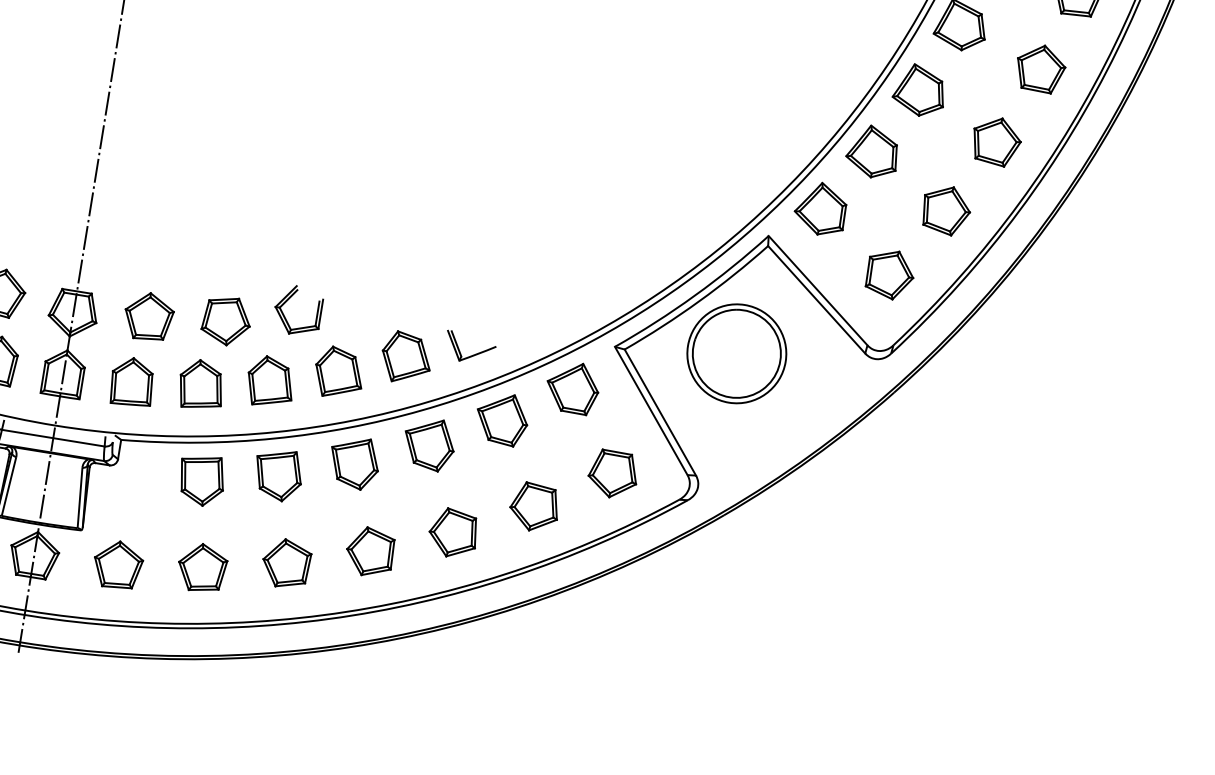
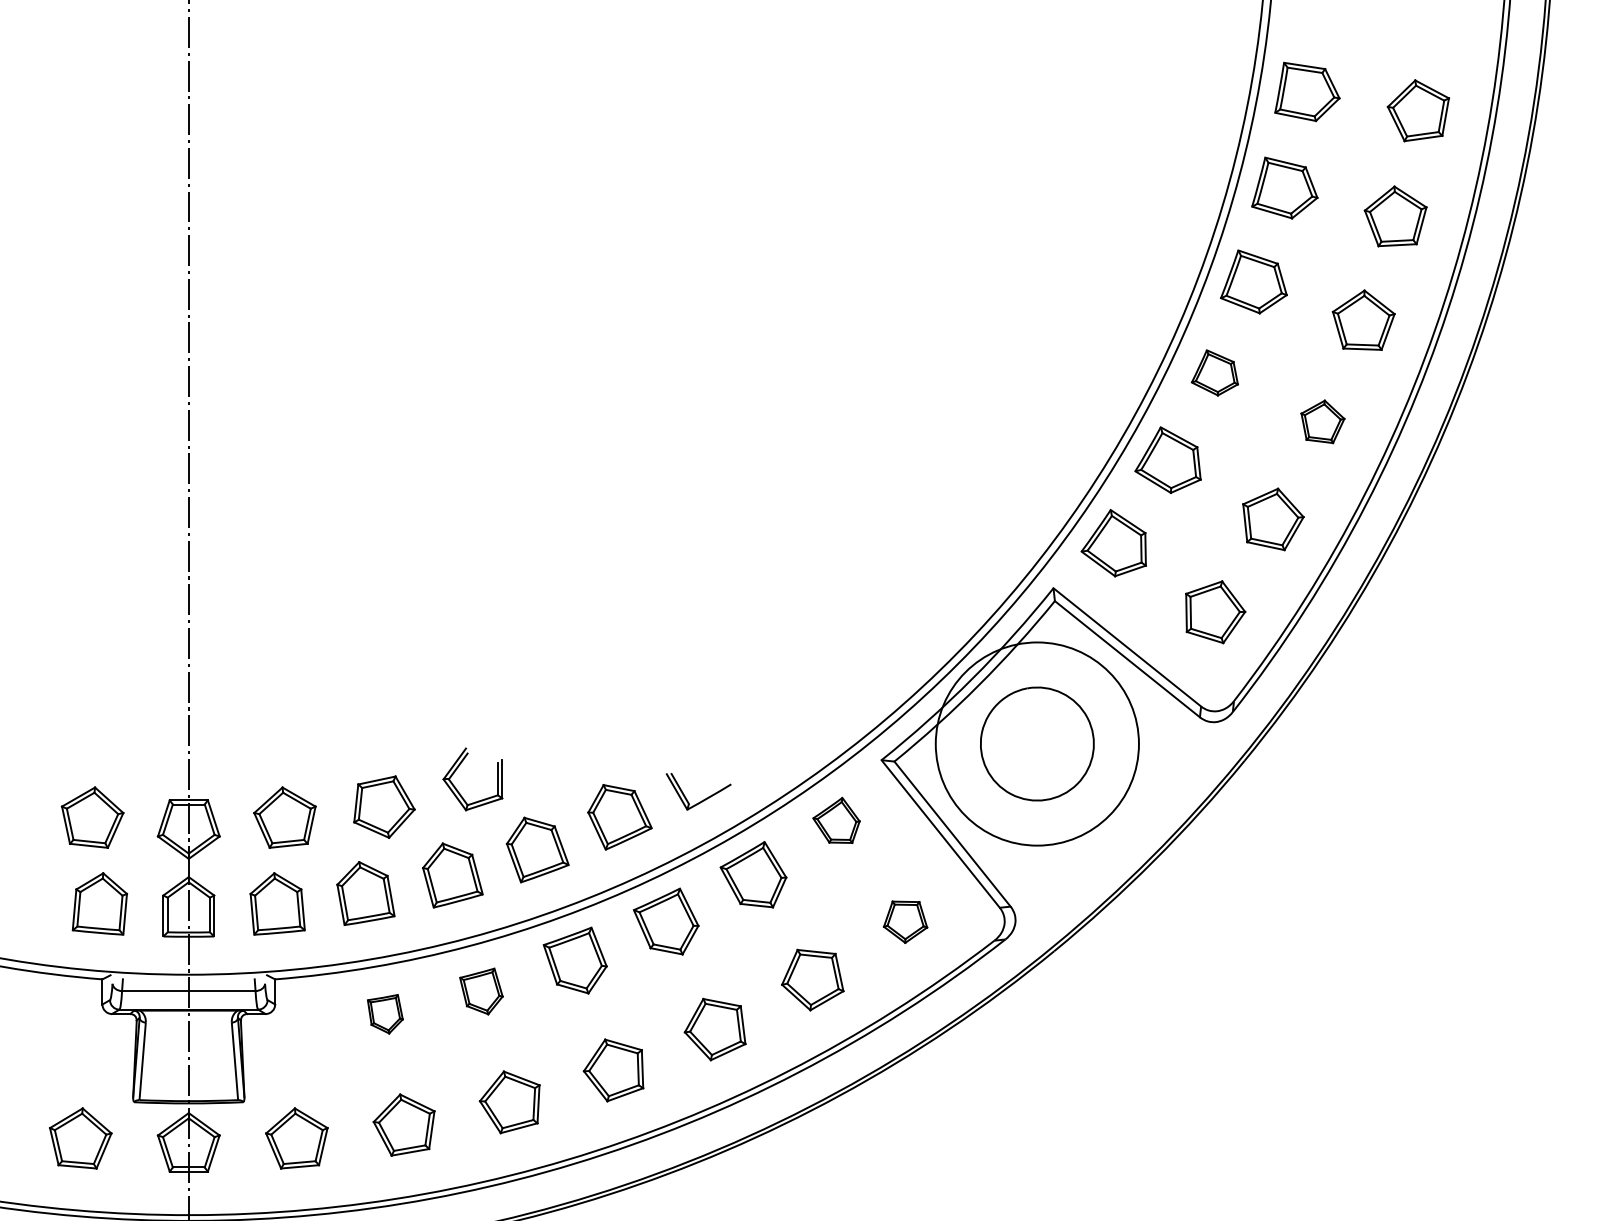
part: (919, 90) -> (1214, 372), size x0.7
part: (996, 141) -> (1322, 421), size x0.7
circle: (736, 353) -> (1036, 743), size x1.6
part: (572, 387) -> (836, 820), size x0.7
part: (613, 473) -> (905, 921), size x0.7
part: (278, 474) -> (481, 991), size x0.7
part: (201, 480) -> (385, 1014), size x0.6

